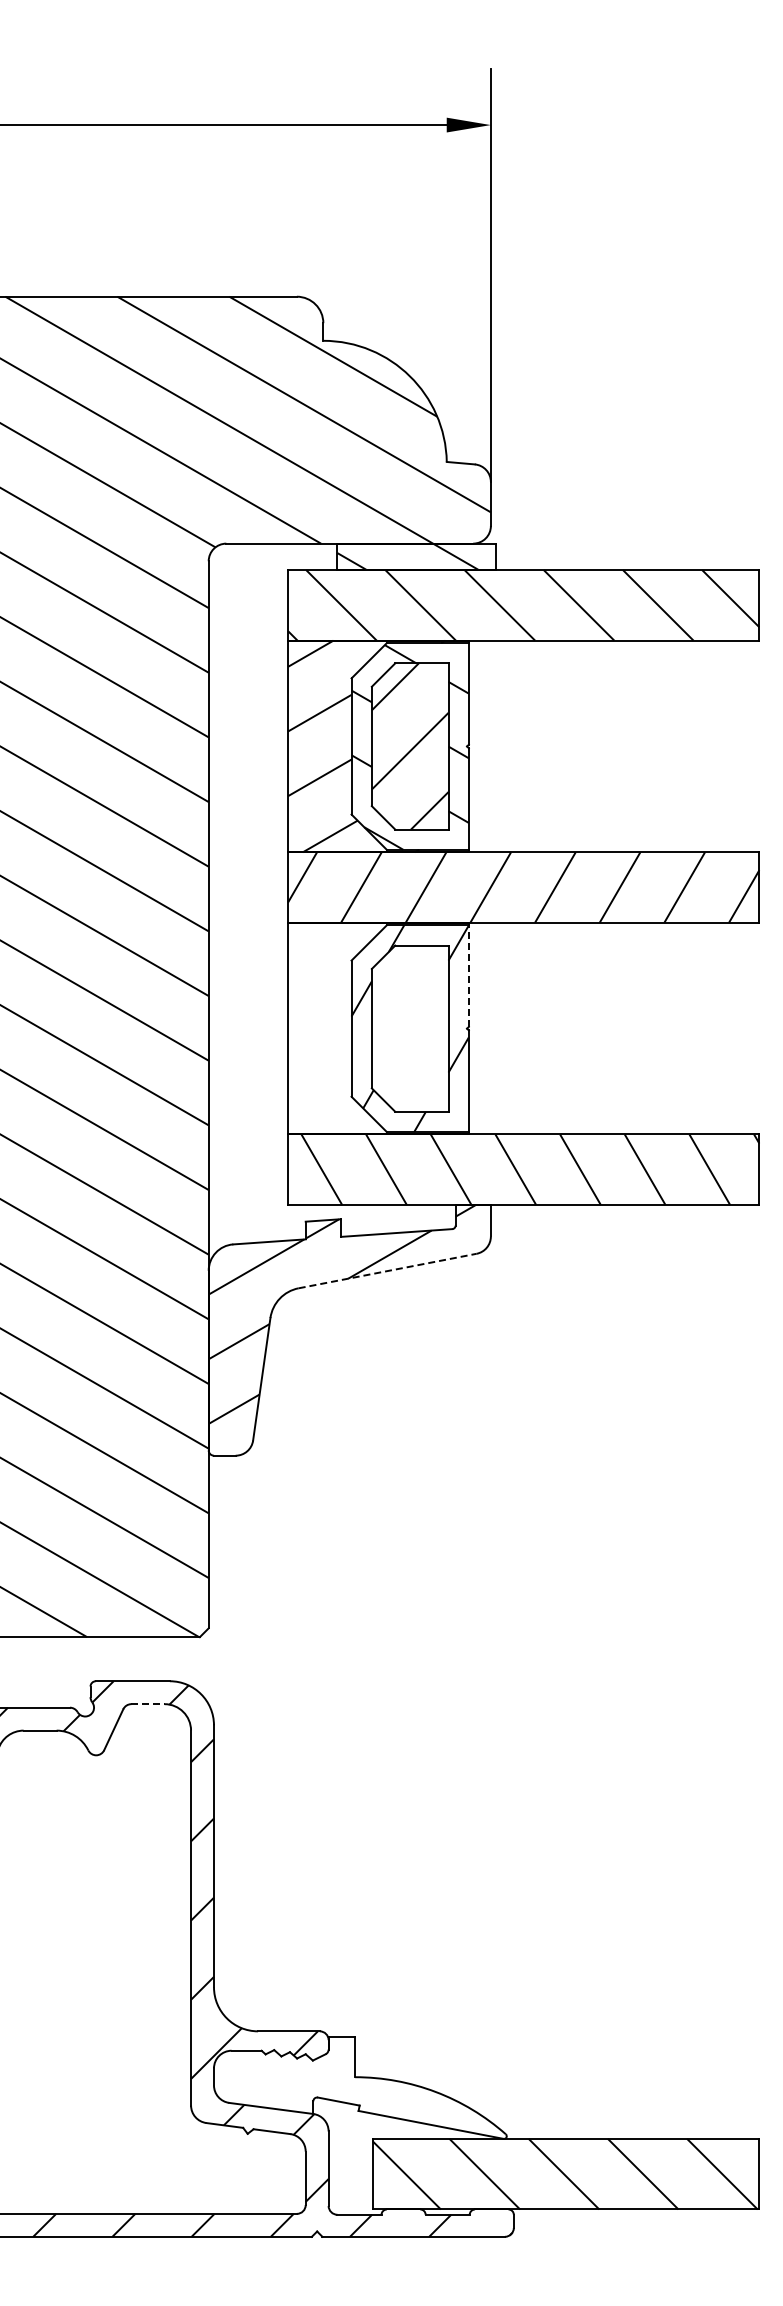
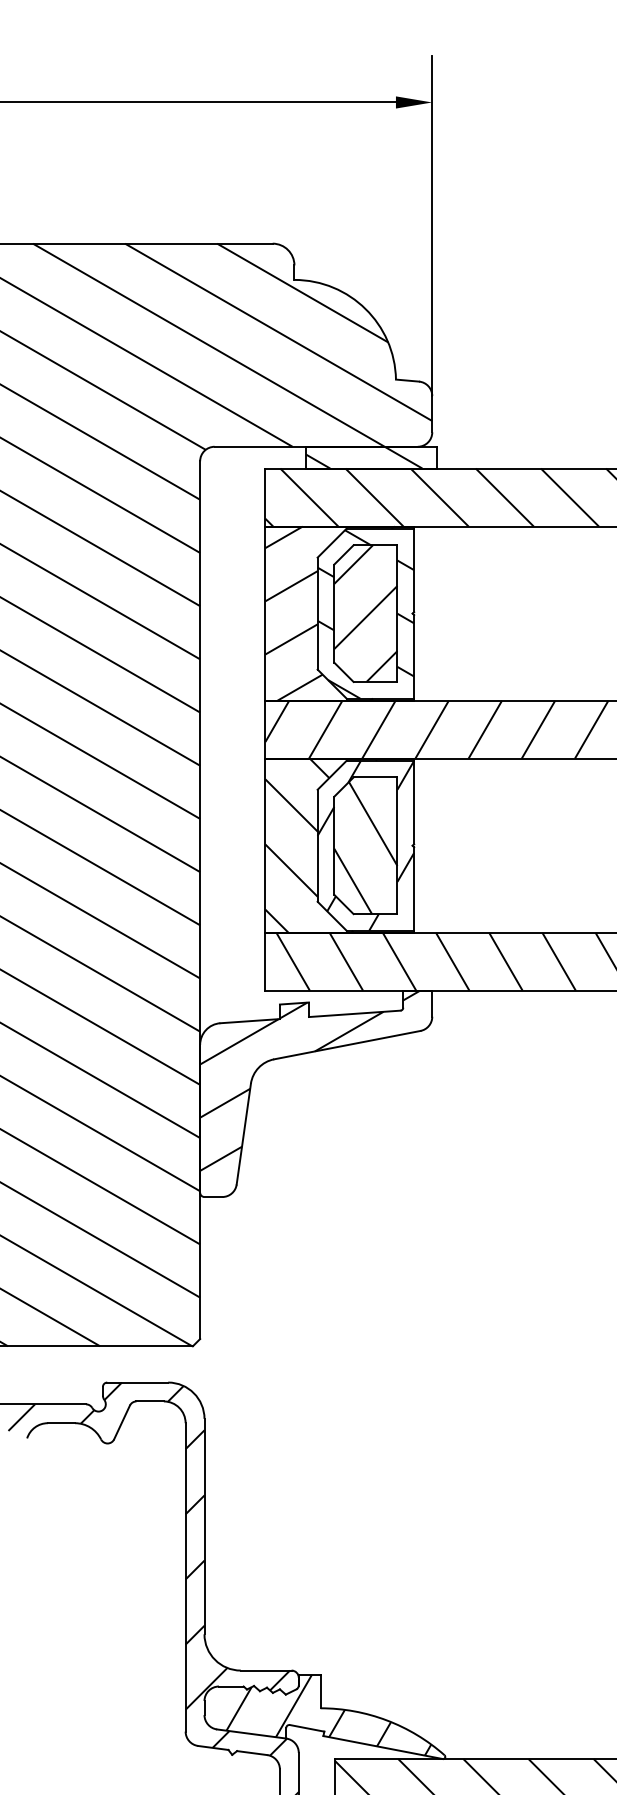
line: (468, 976) -> (413, 802), dashed -> solid
hatch: (355, 1028) -> (320, 845), added
hatch: (409, 1031) -> (365, 848), added
line: (387, 1271) -> (347, 1045), dashed -> solid
line: (147, 1704) -> (149, 1401), dashed -> solid
hatch: (364, 2085) -> (328, 1715), added

